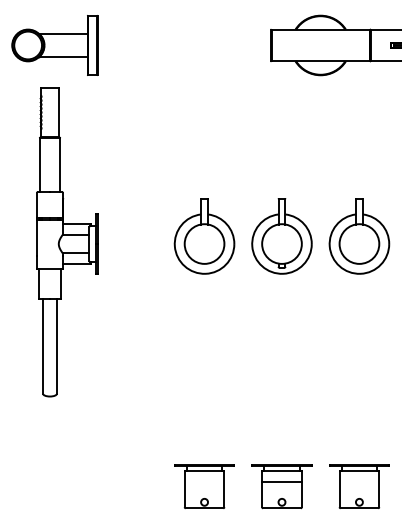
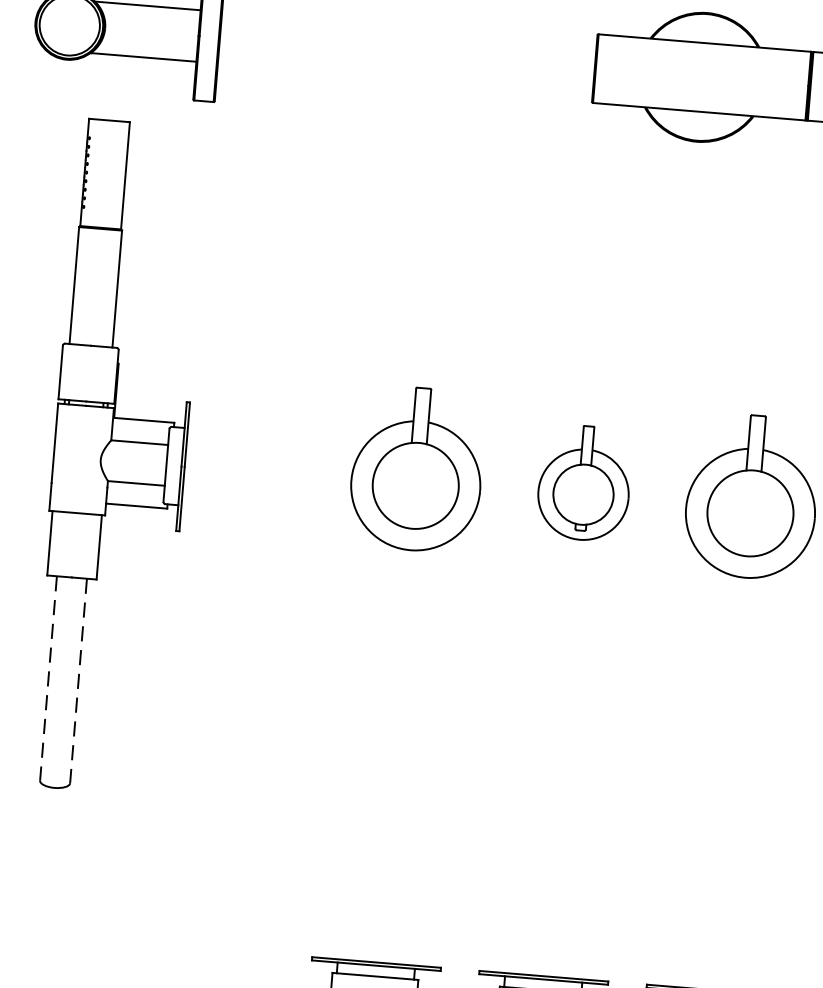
part: (281, 236) -> (583, 483), size x0.7
line: (43, 346) -> (49, 678), solid -> dashed
line: (56, 346) -> (77, 680), solid -> dashed

